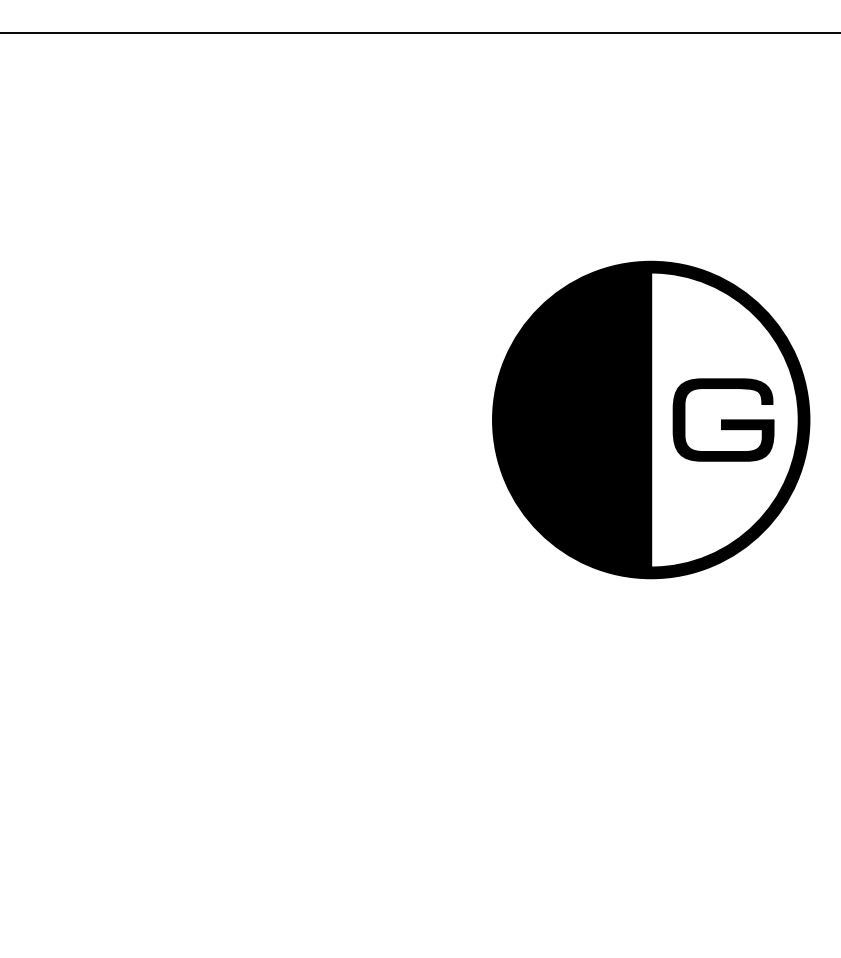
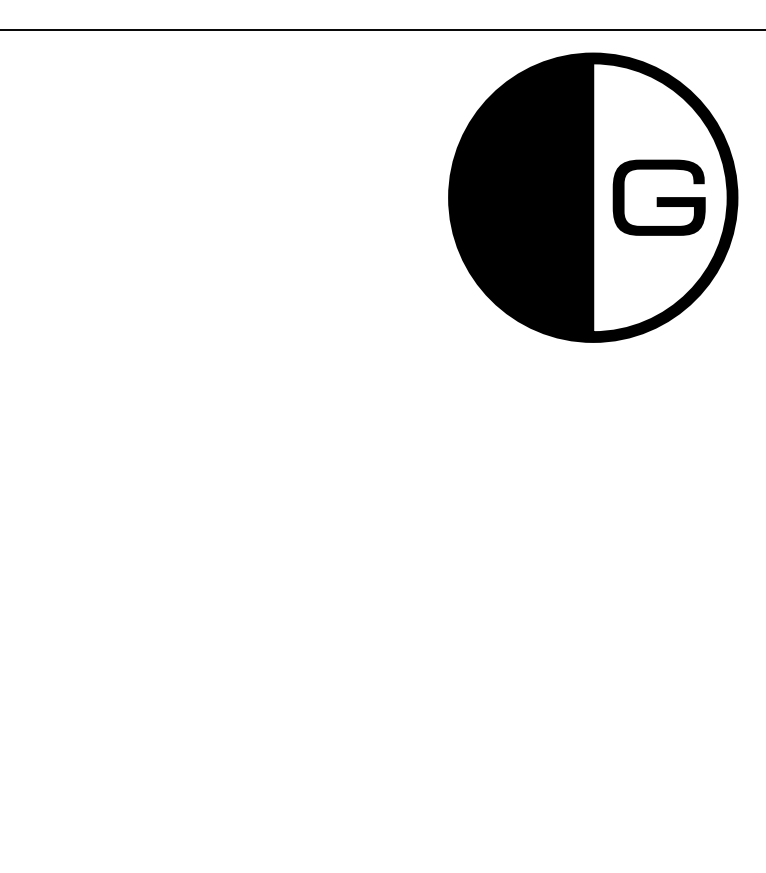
part: (651, 419) -> (593, 197), moved

